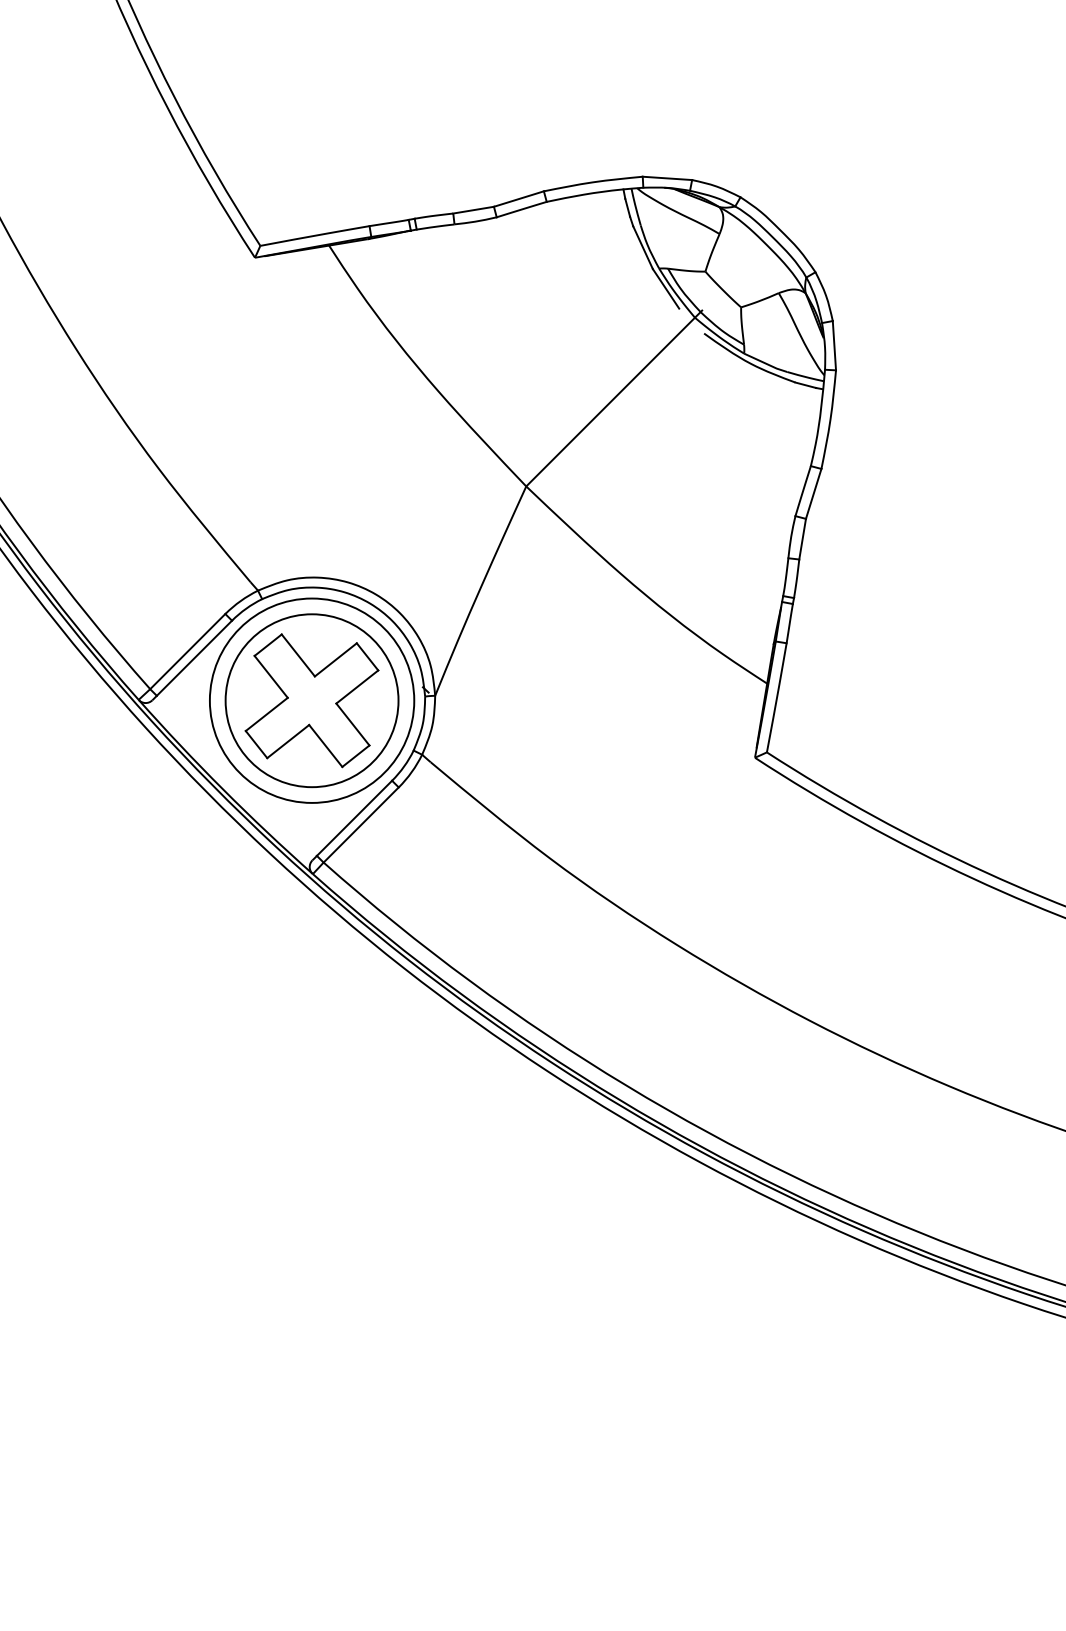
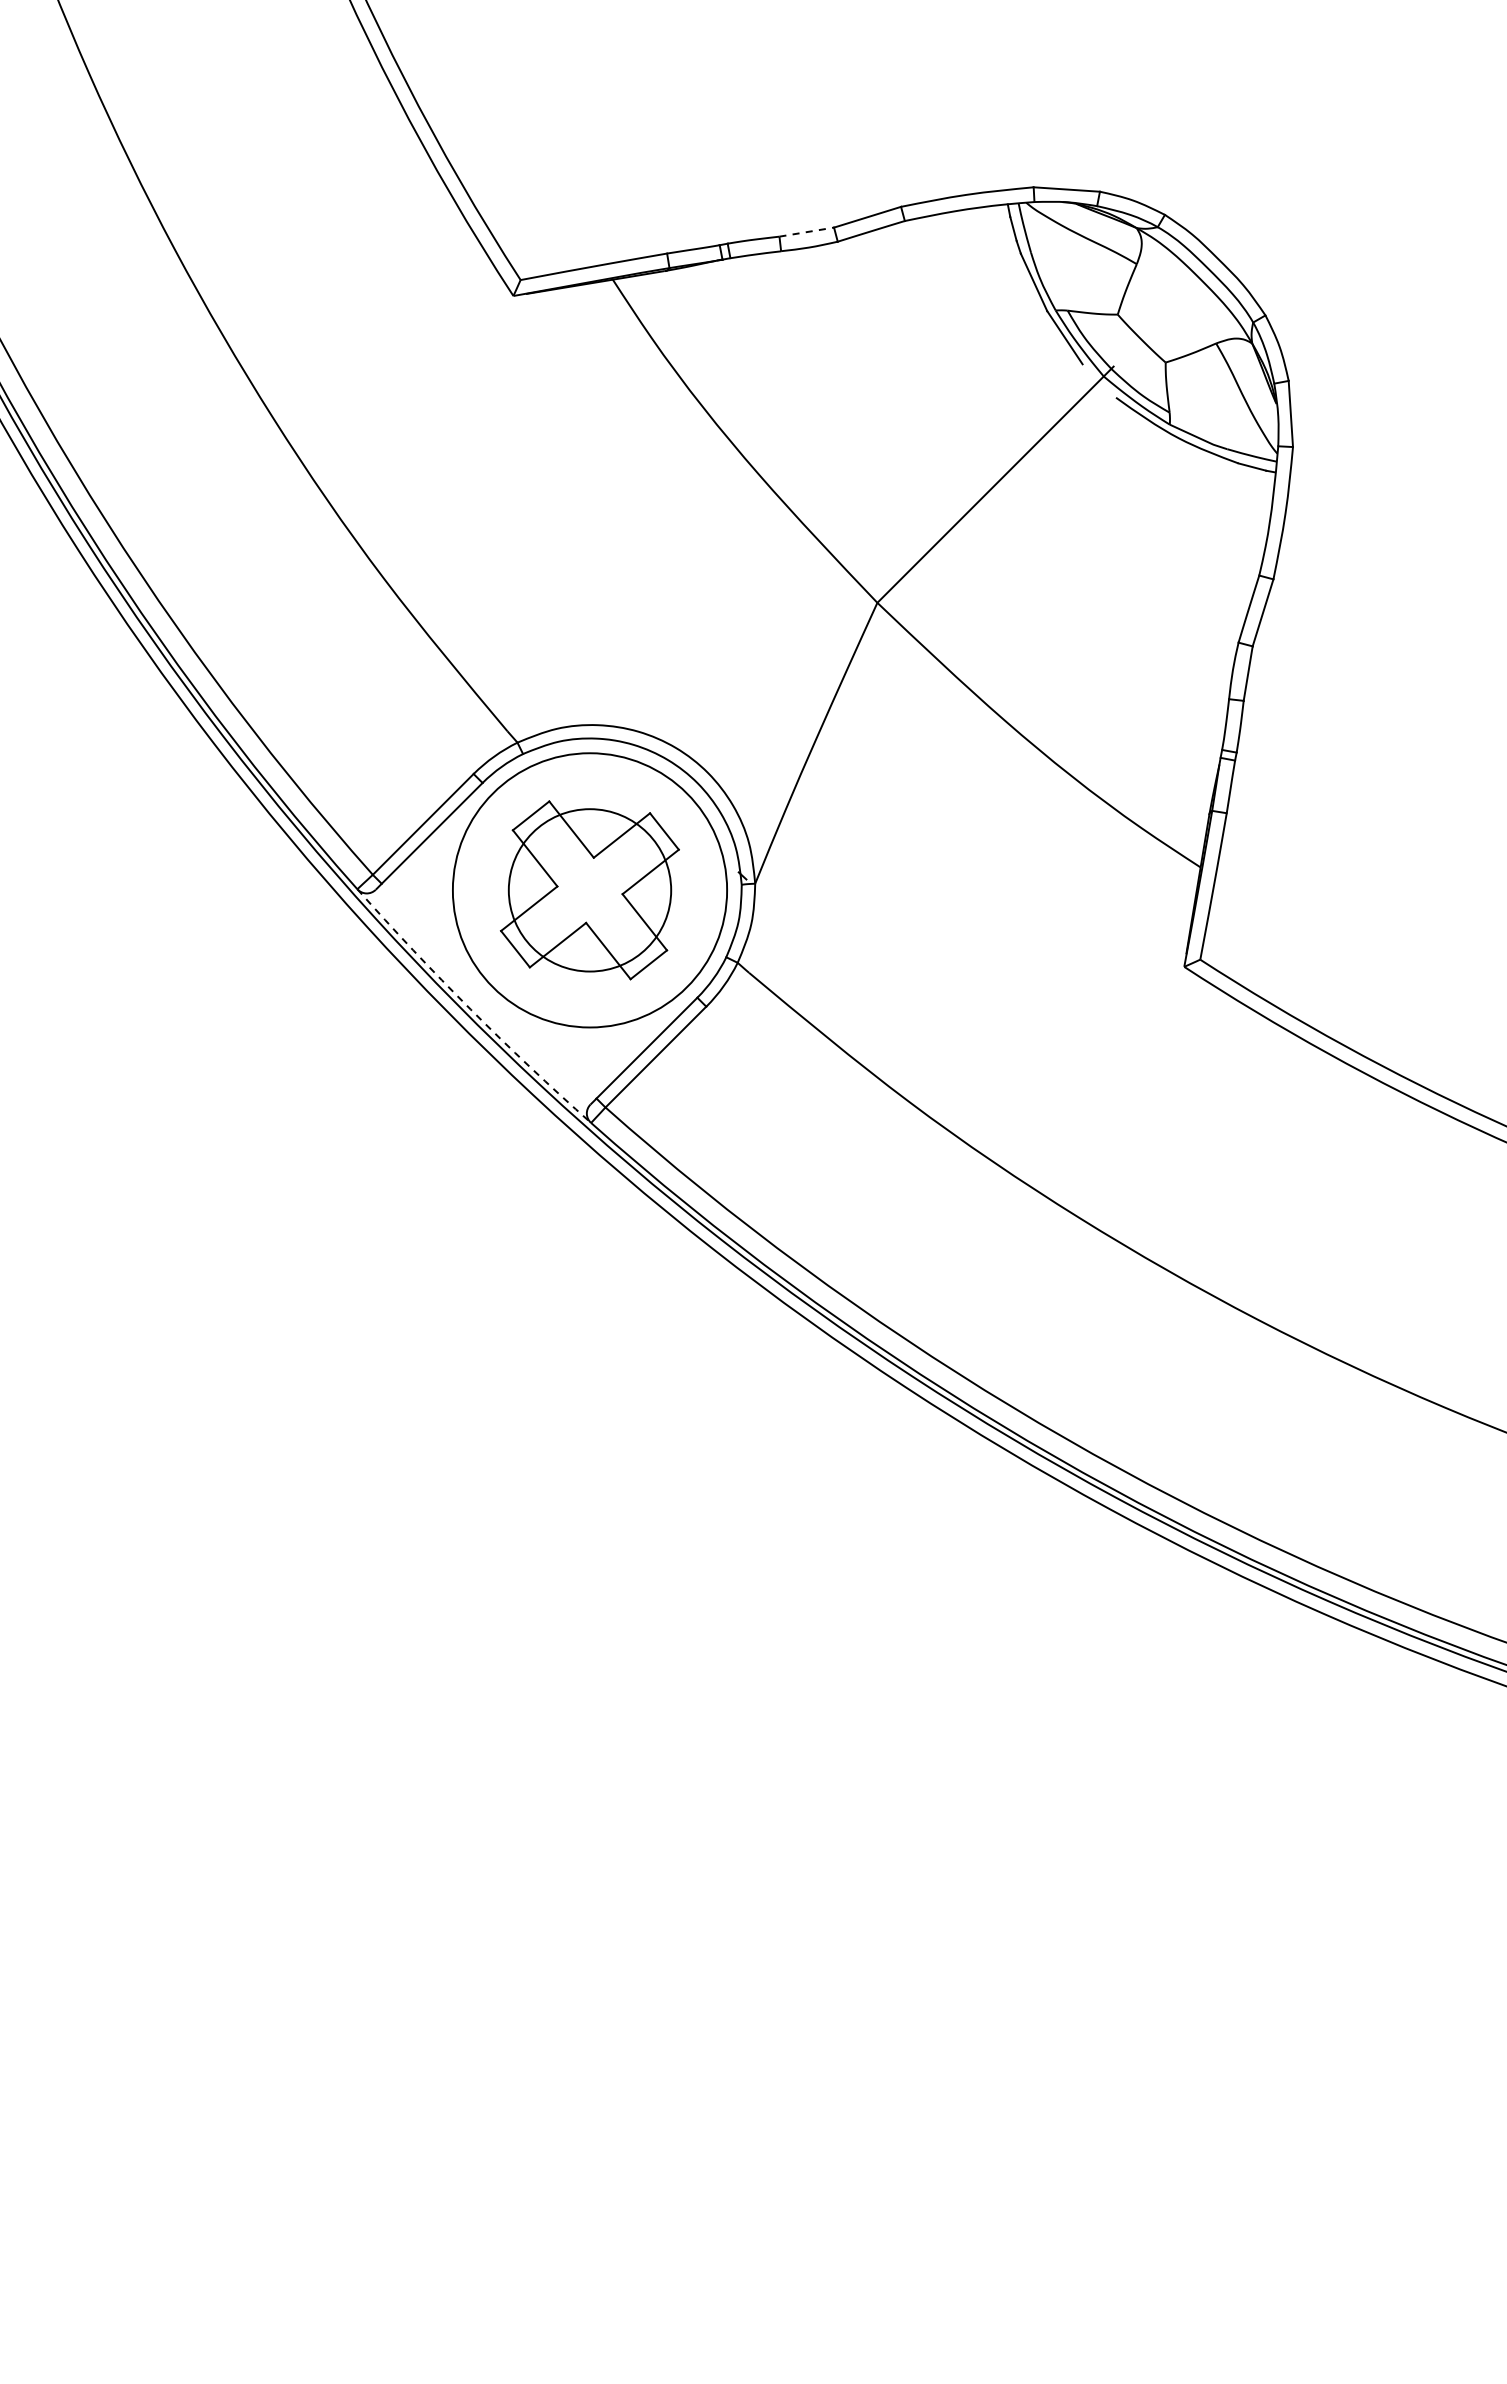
line: (473, 210) -> (806, 232), solid -> dashed
circle: (311, 700) -> (589, 890), size x0.7
arc: (223, 789) -> (470, 1009), solid -> dashed

